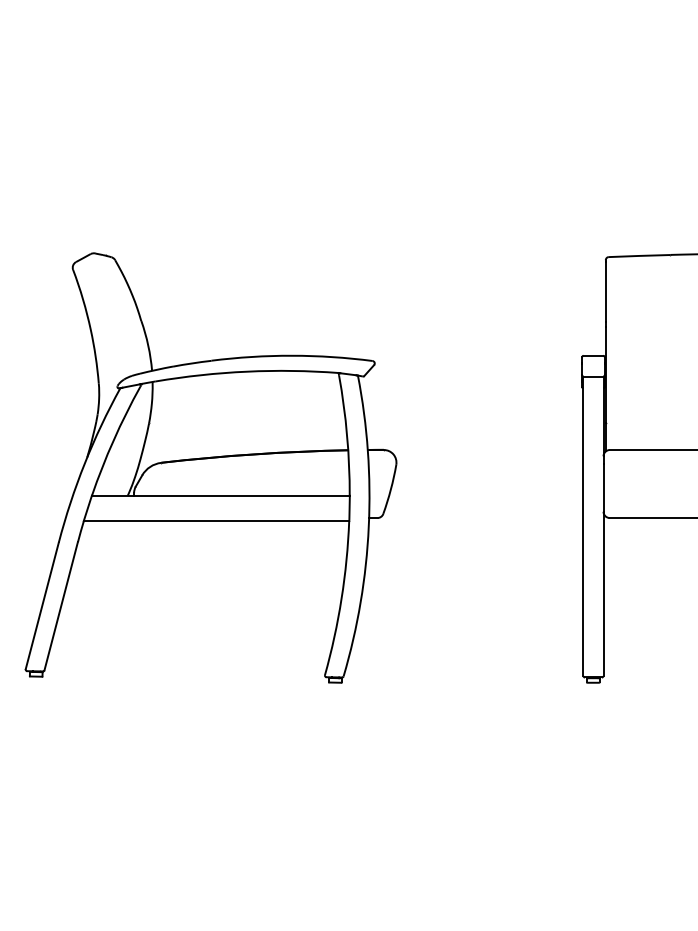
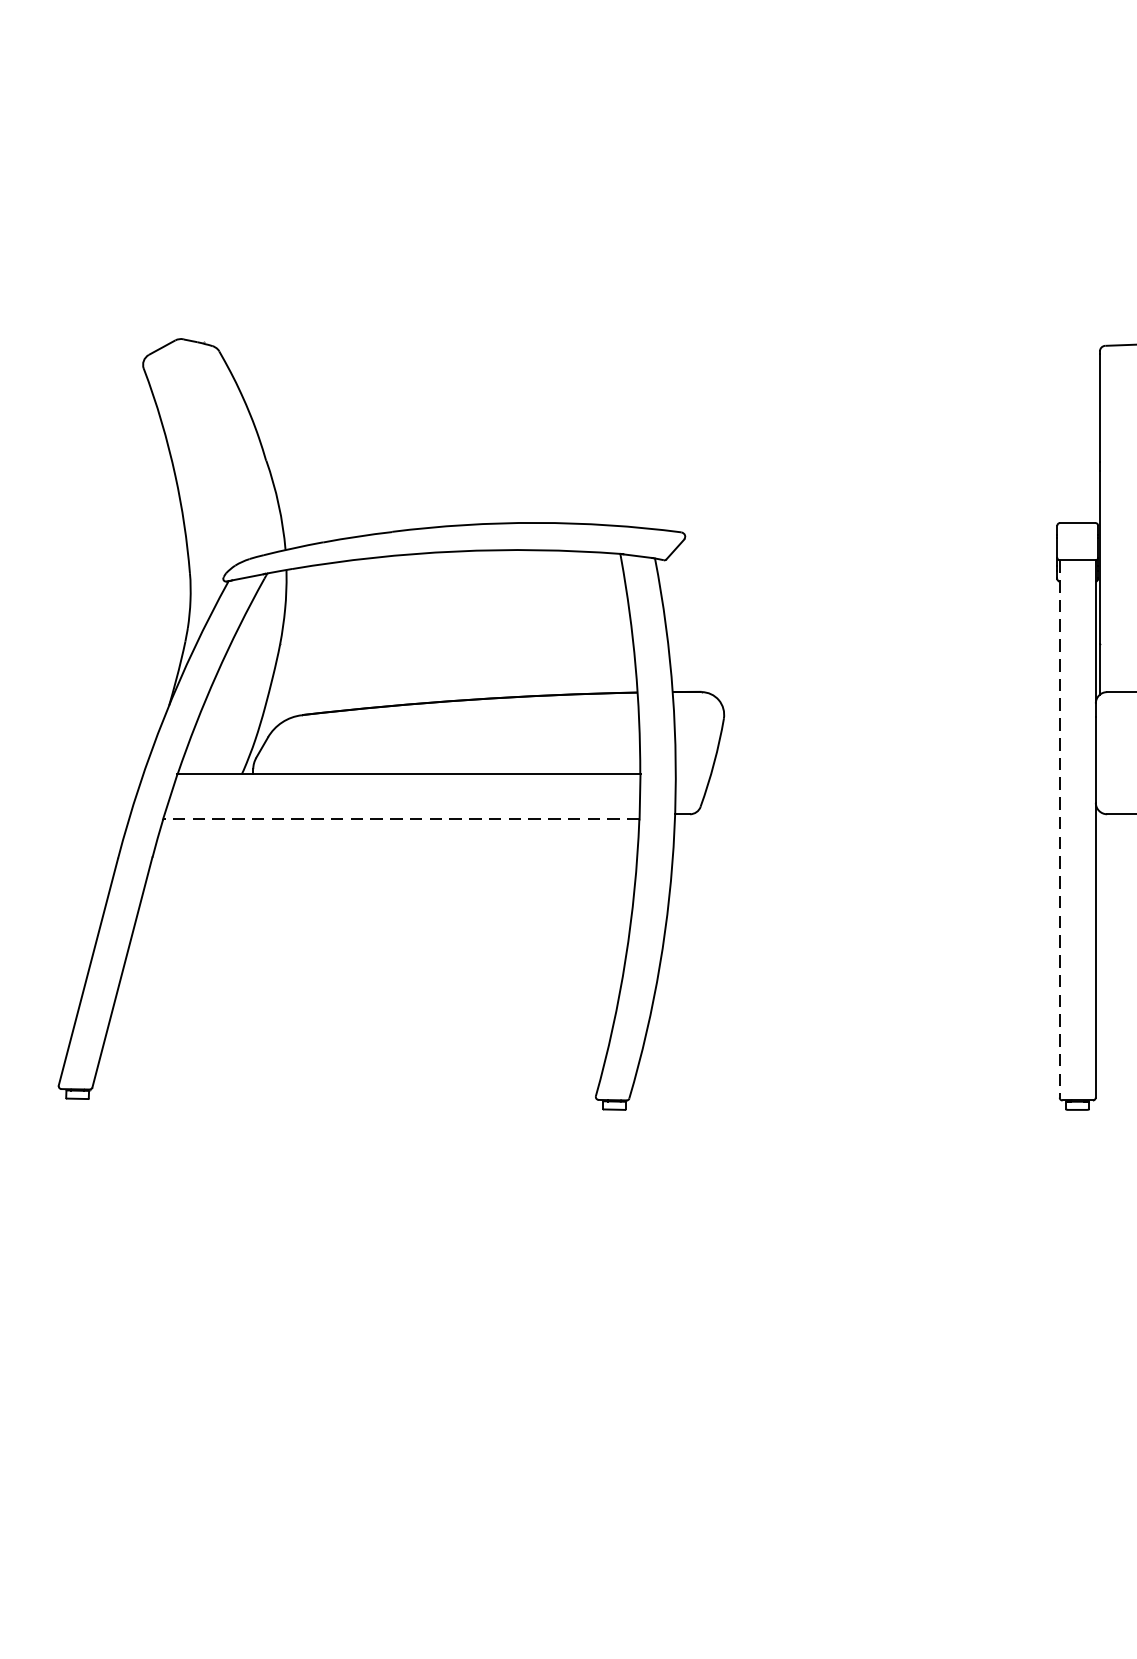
line: (216, 520) -> (401, 818), solid -> dashed
line: (583, 526) -> (1059, 829), solid -> dashed

